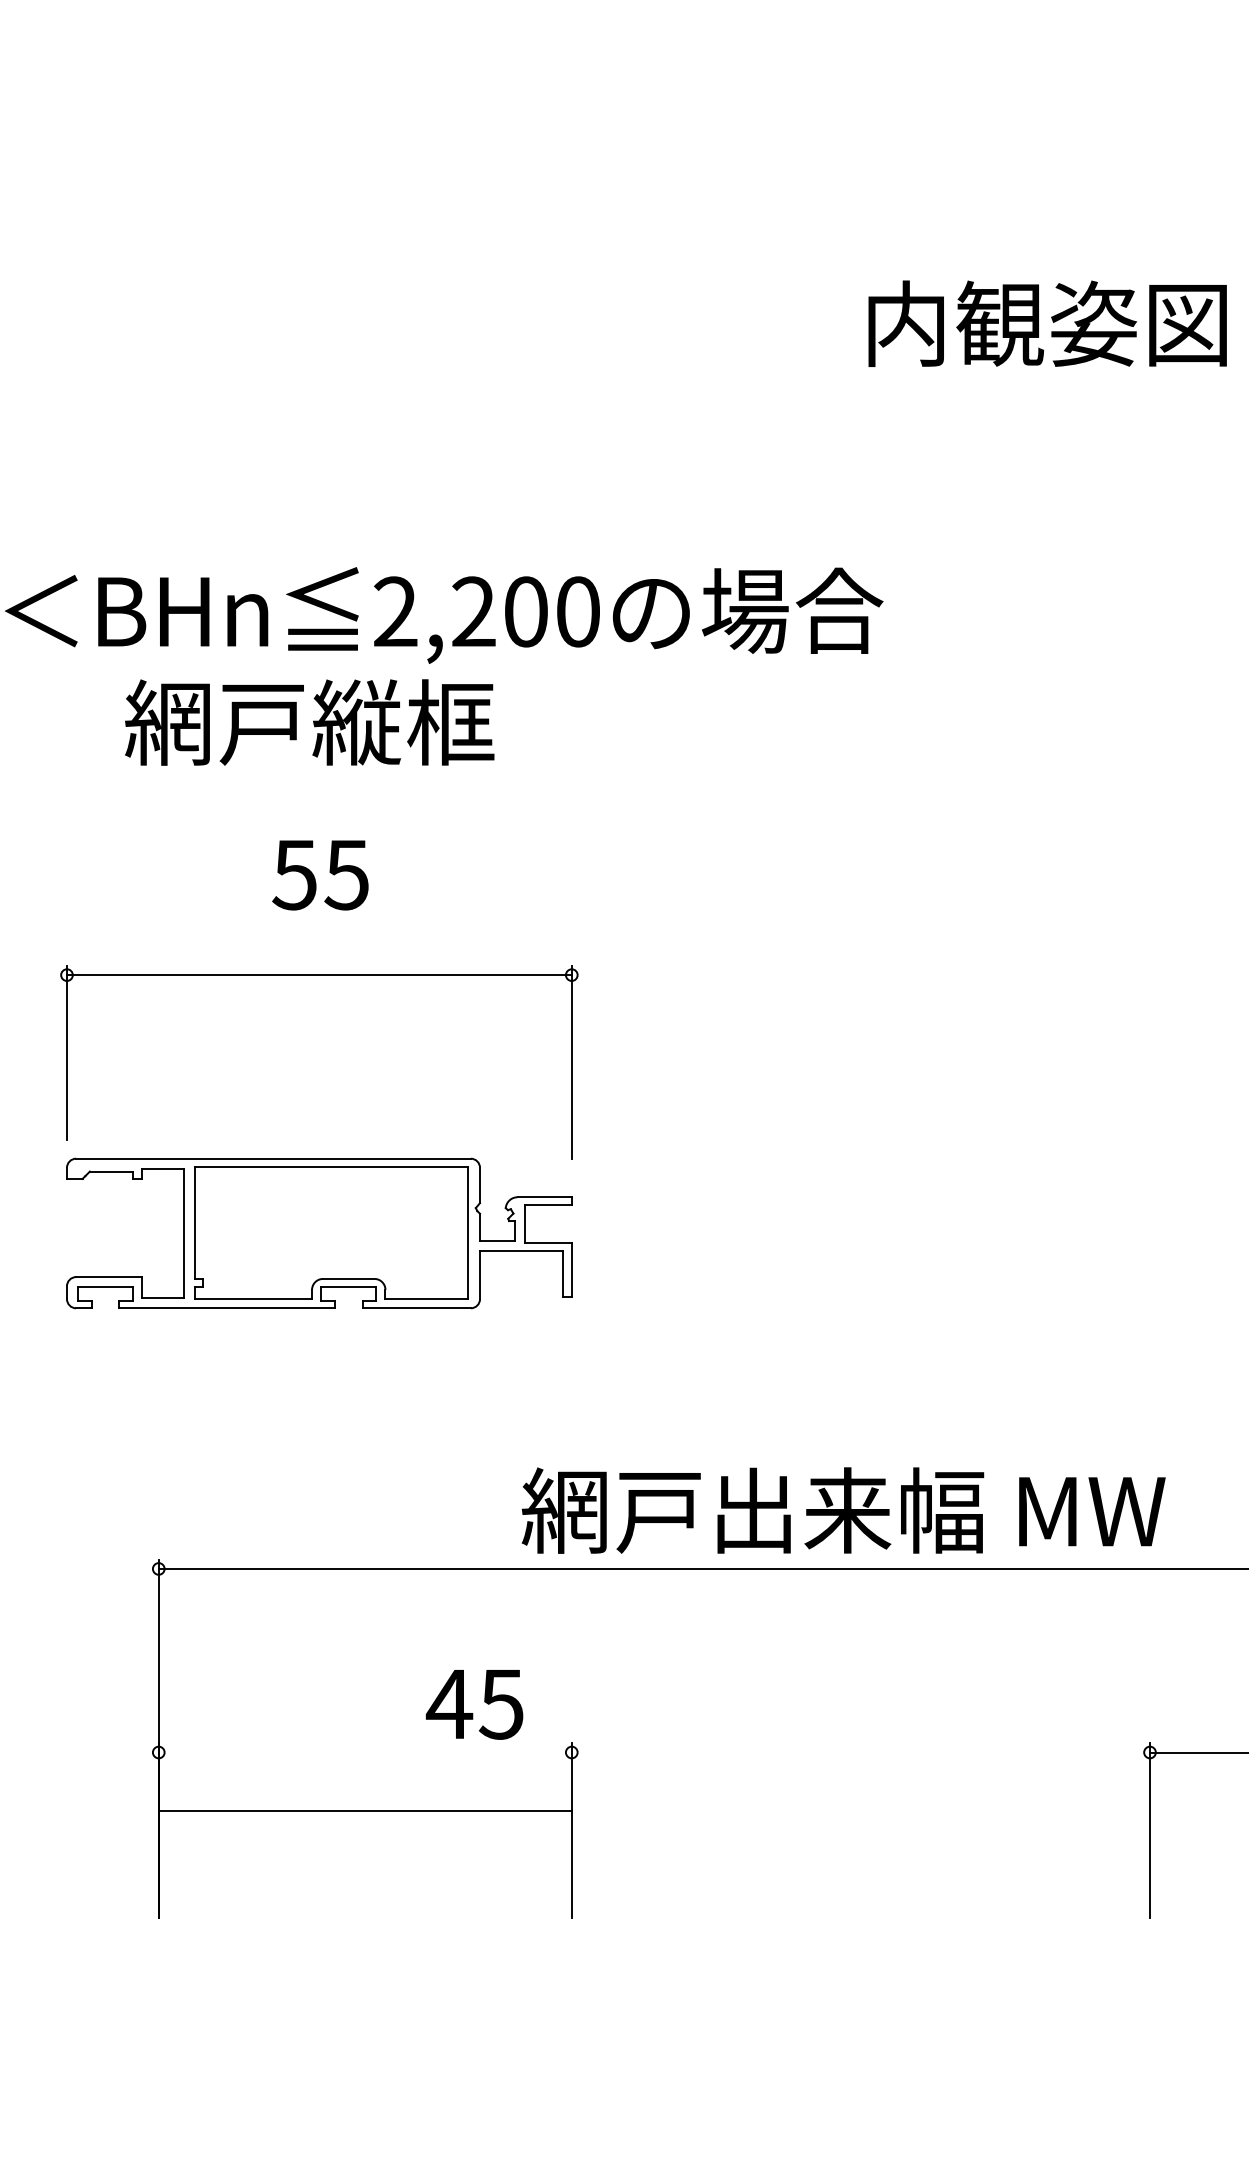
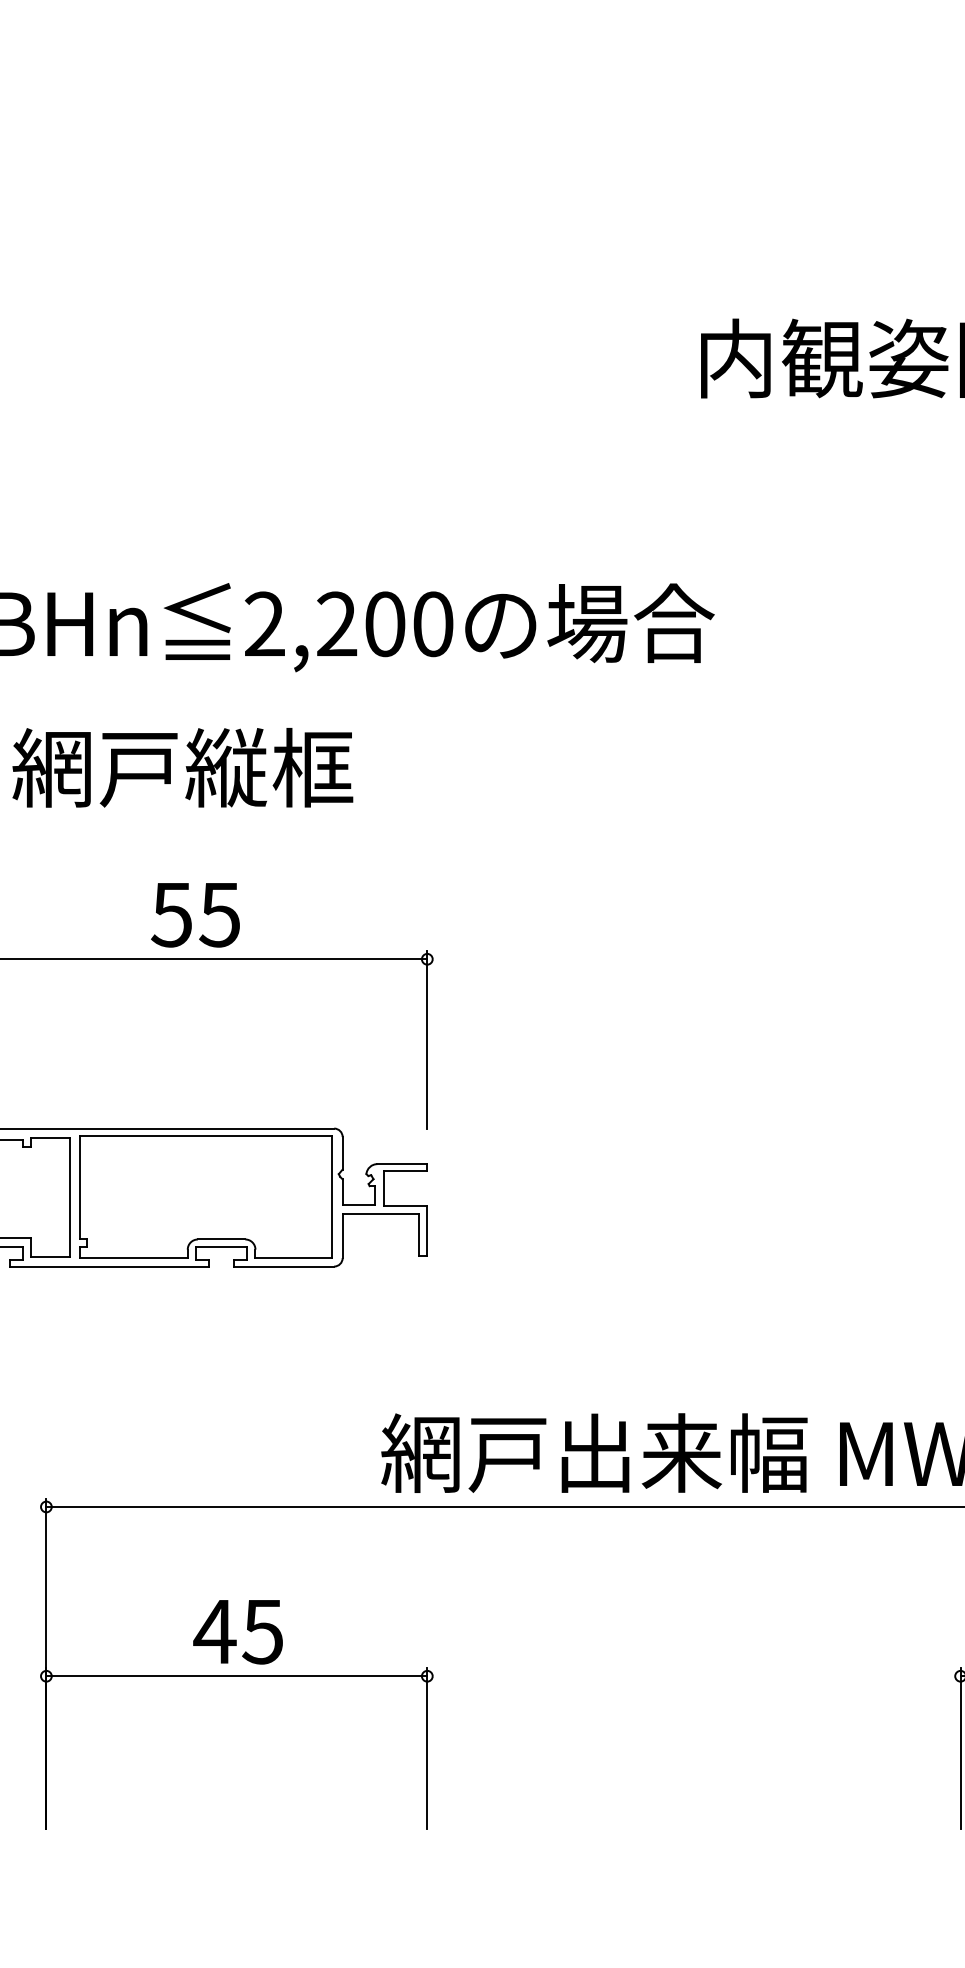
text: (309, 722) -> (182, 767), moved
text: (320, 875) -> (195, 915), moved
text: (474, 1704) -> (237, 1631), moved
line: (364, 1810) -> (236, 1676), moved

